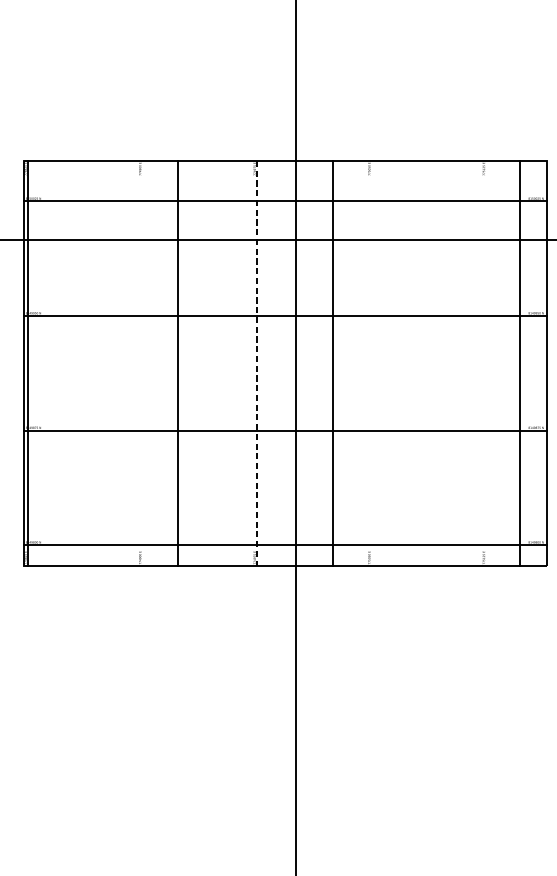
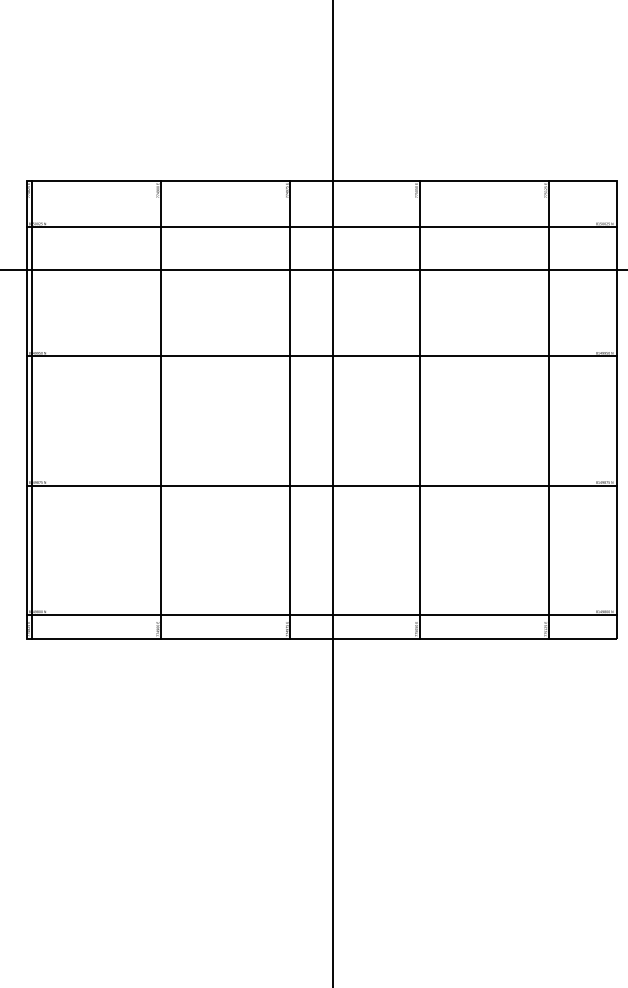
line: (177, 363) -> (160, 409), moved
line: (257, 363) -> (290, 409), dashed -> solid
line: (333, 363) -> (419, 409), moved
line: (519, 363) -> (548, 409), moved

